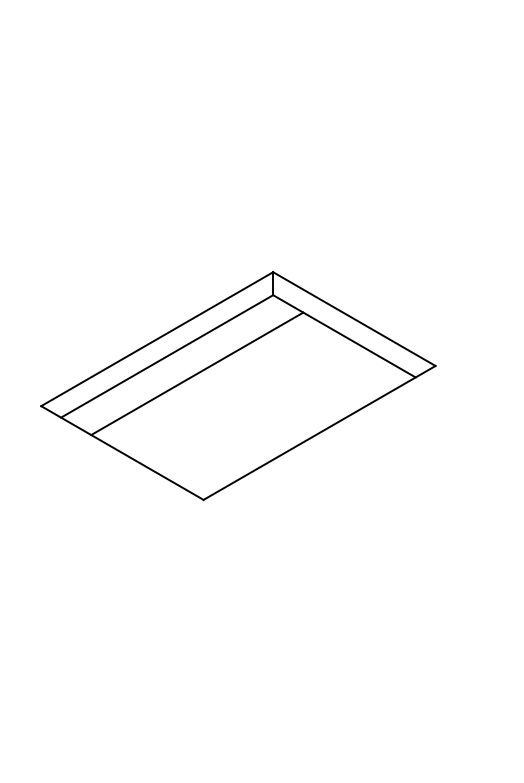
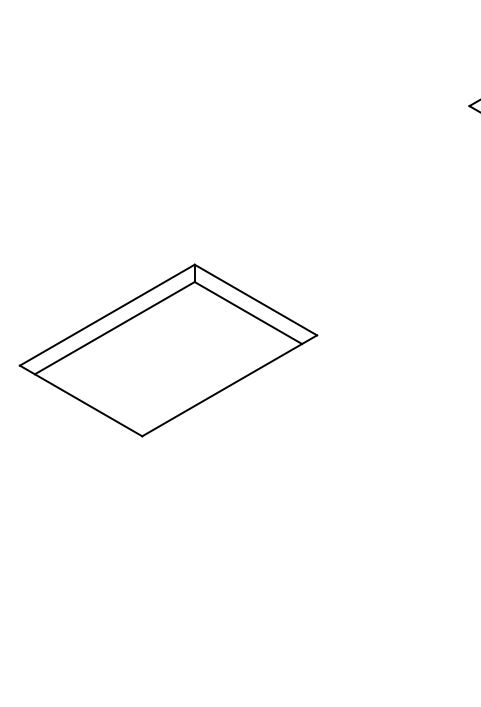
line: (197, 374) -> (137, 341), removed

